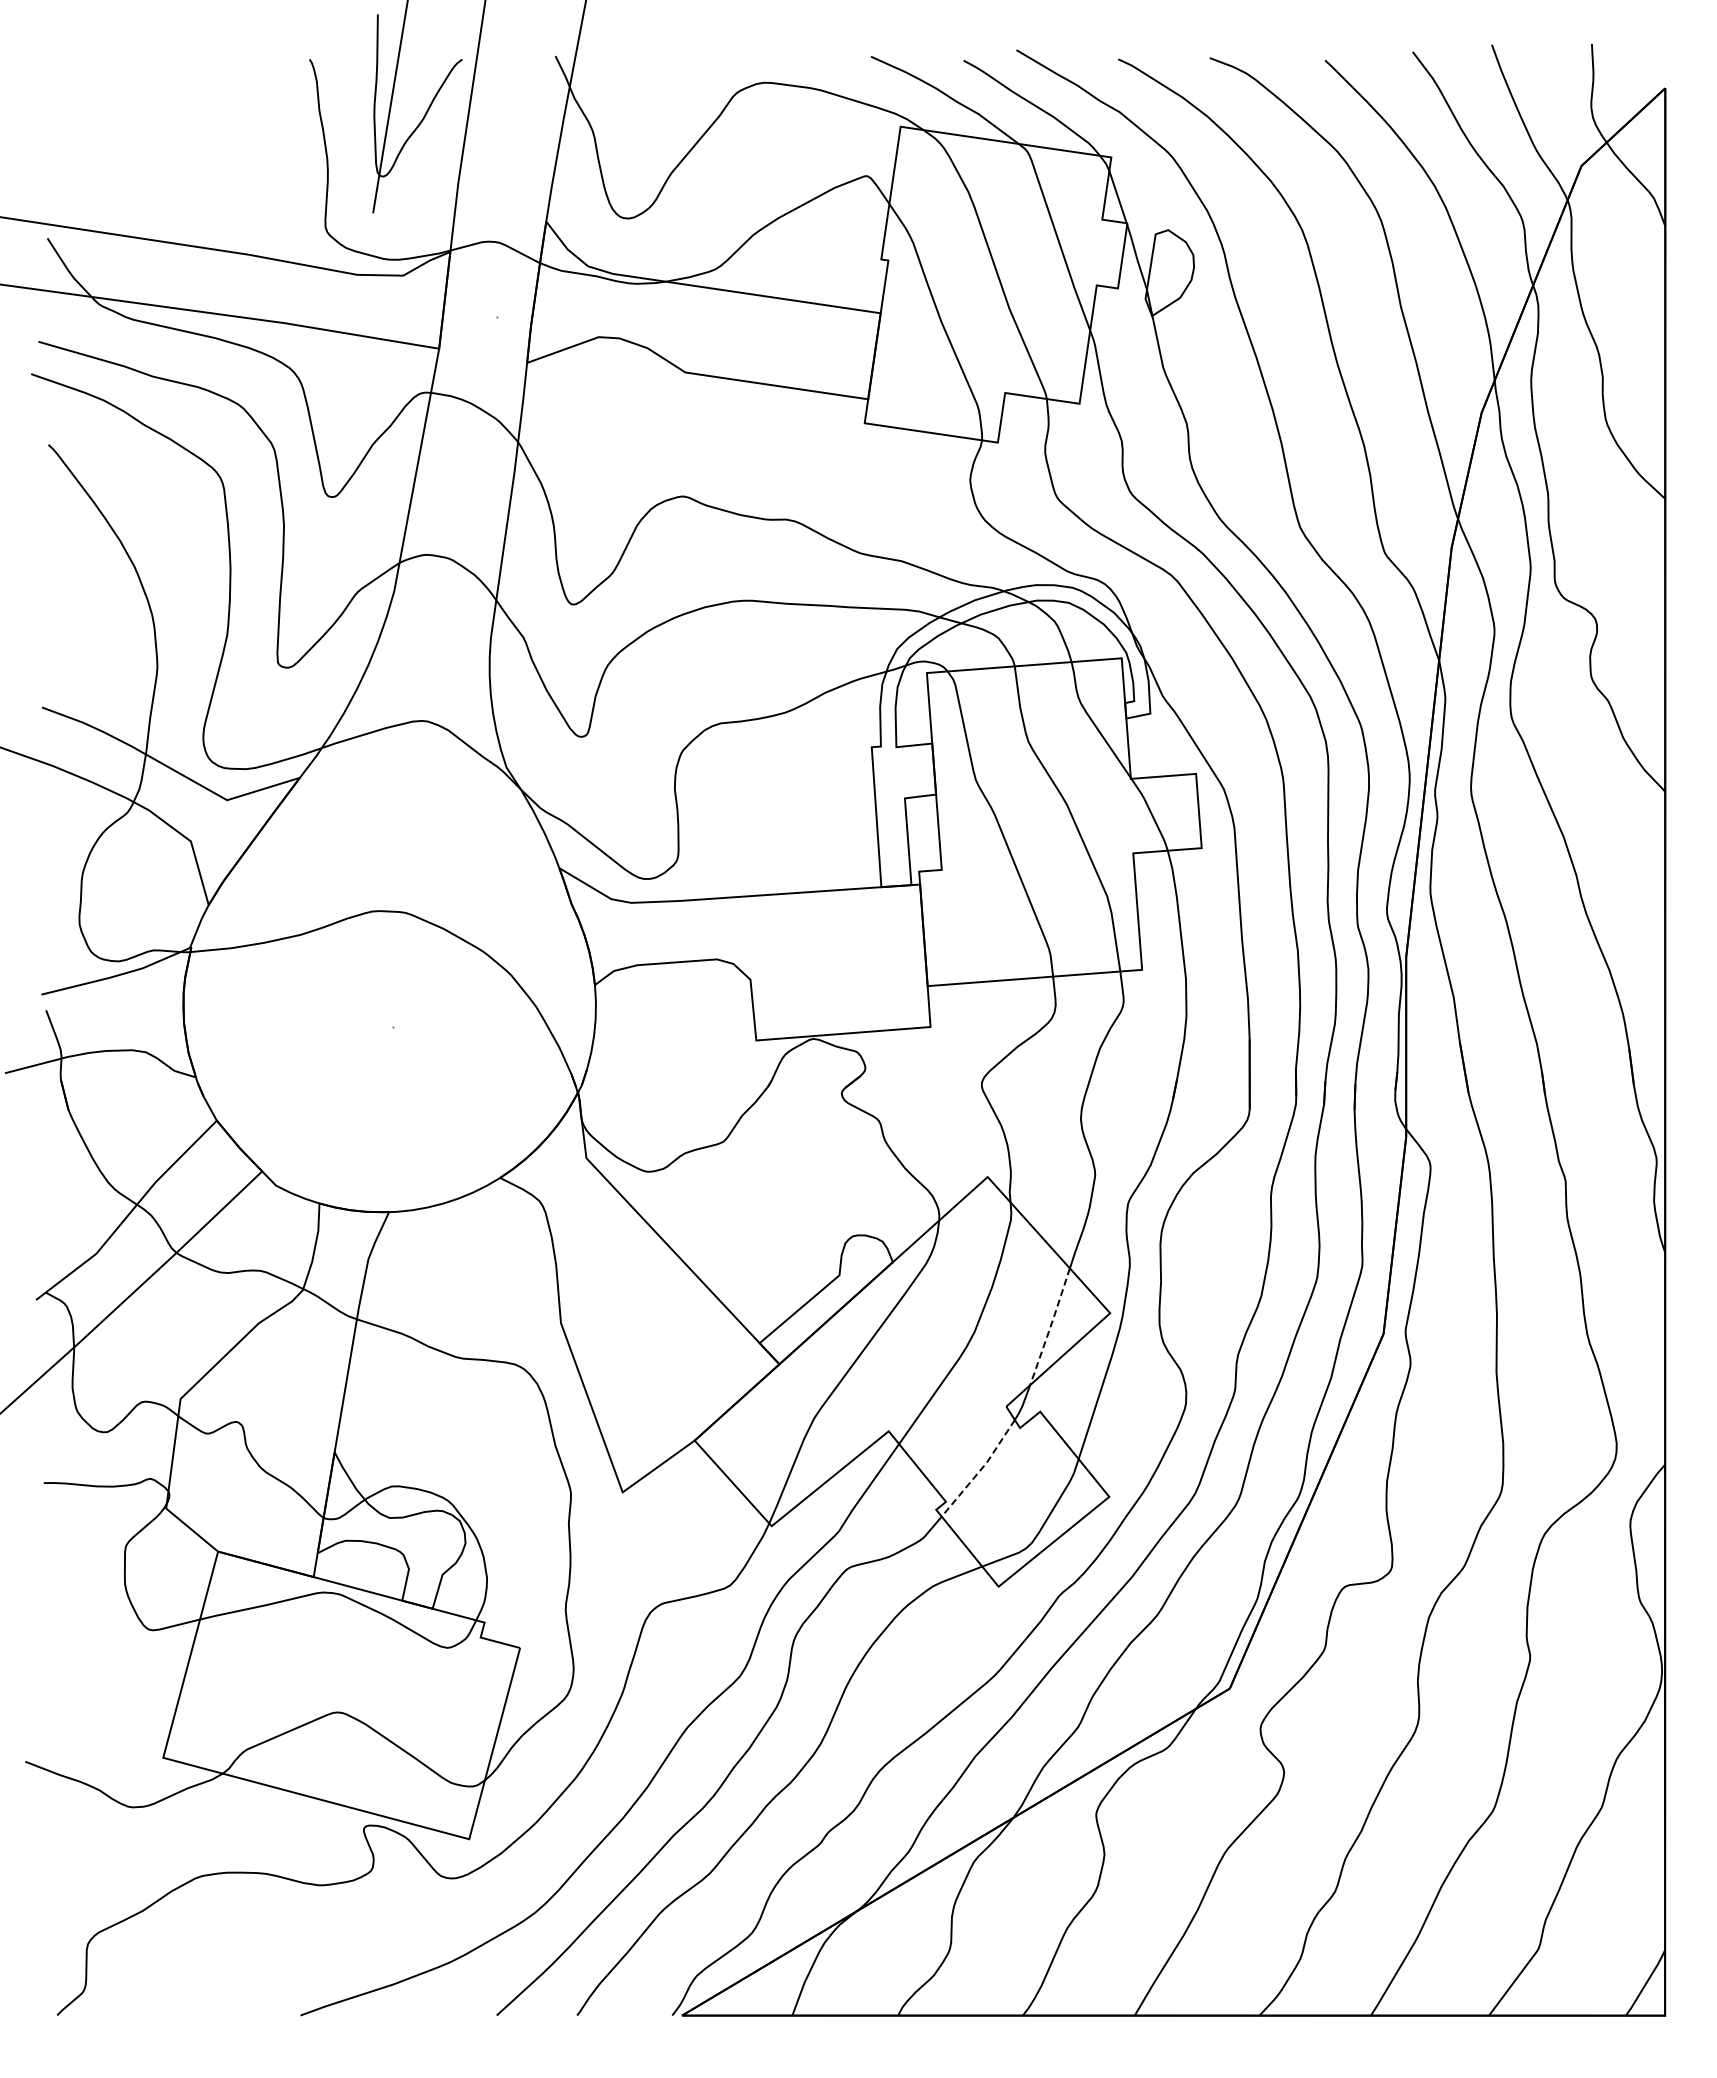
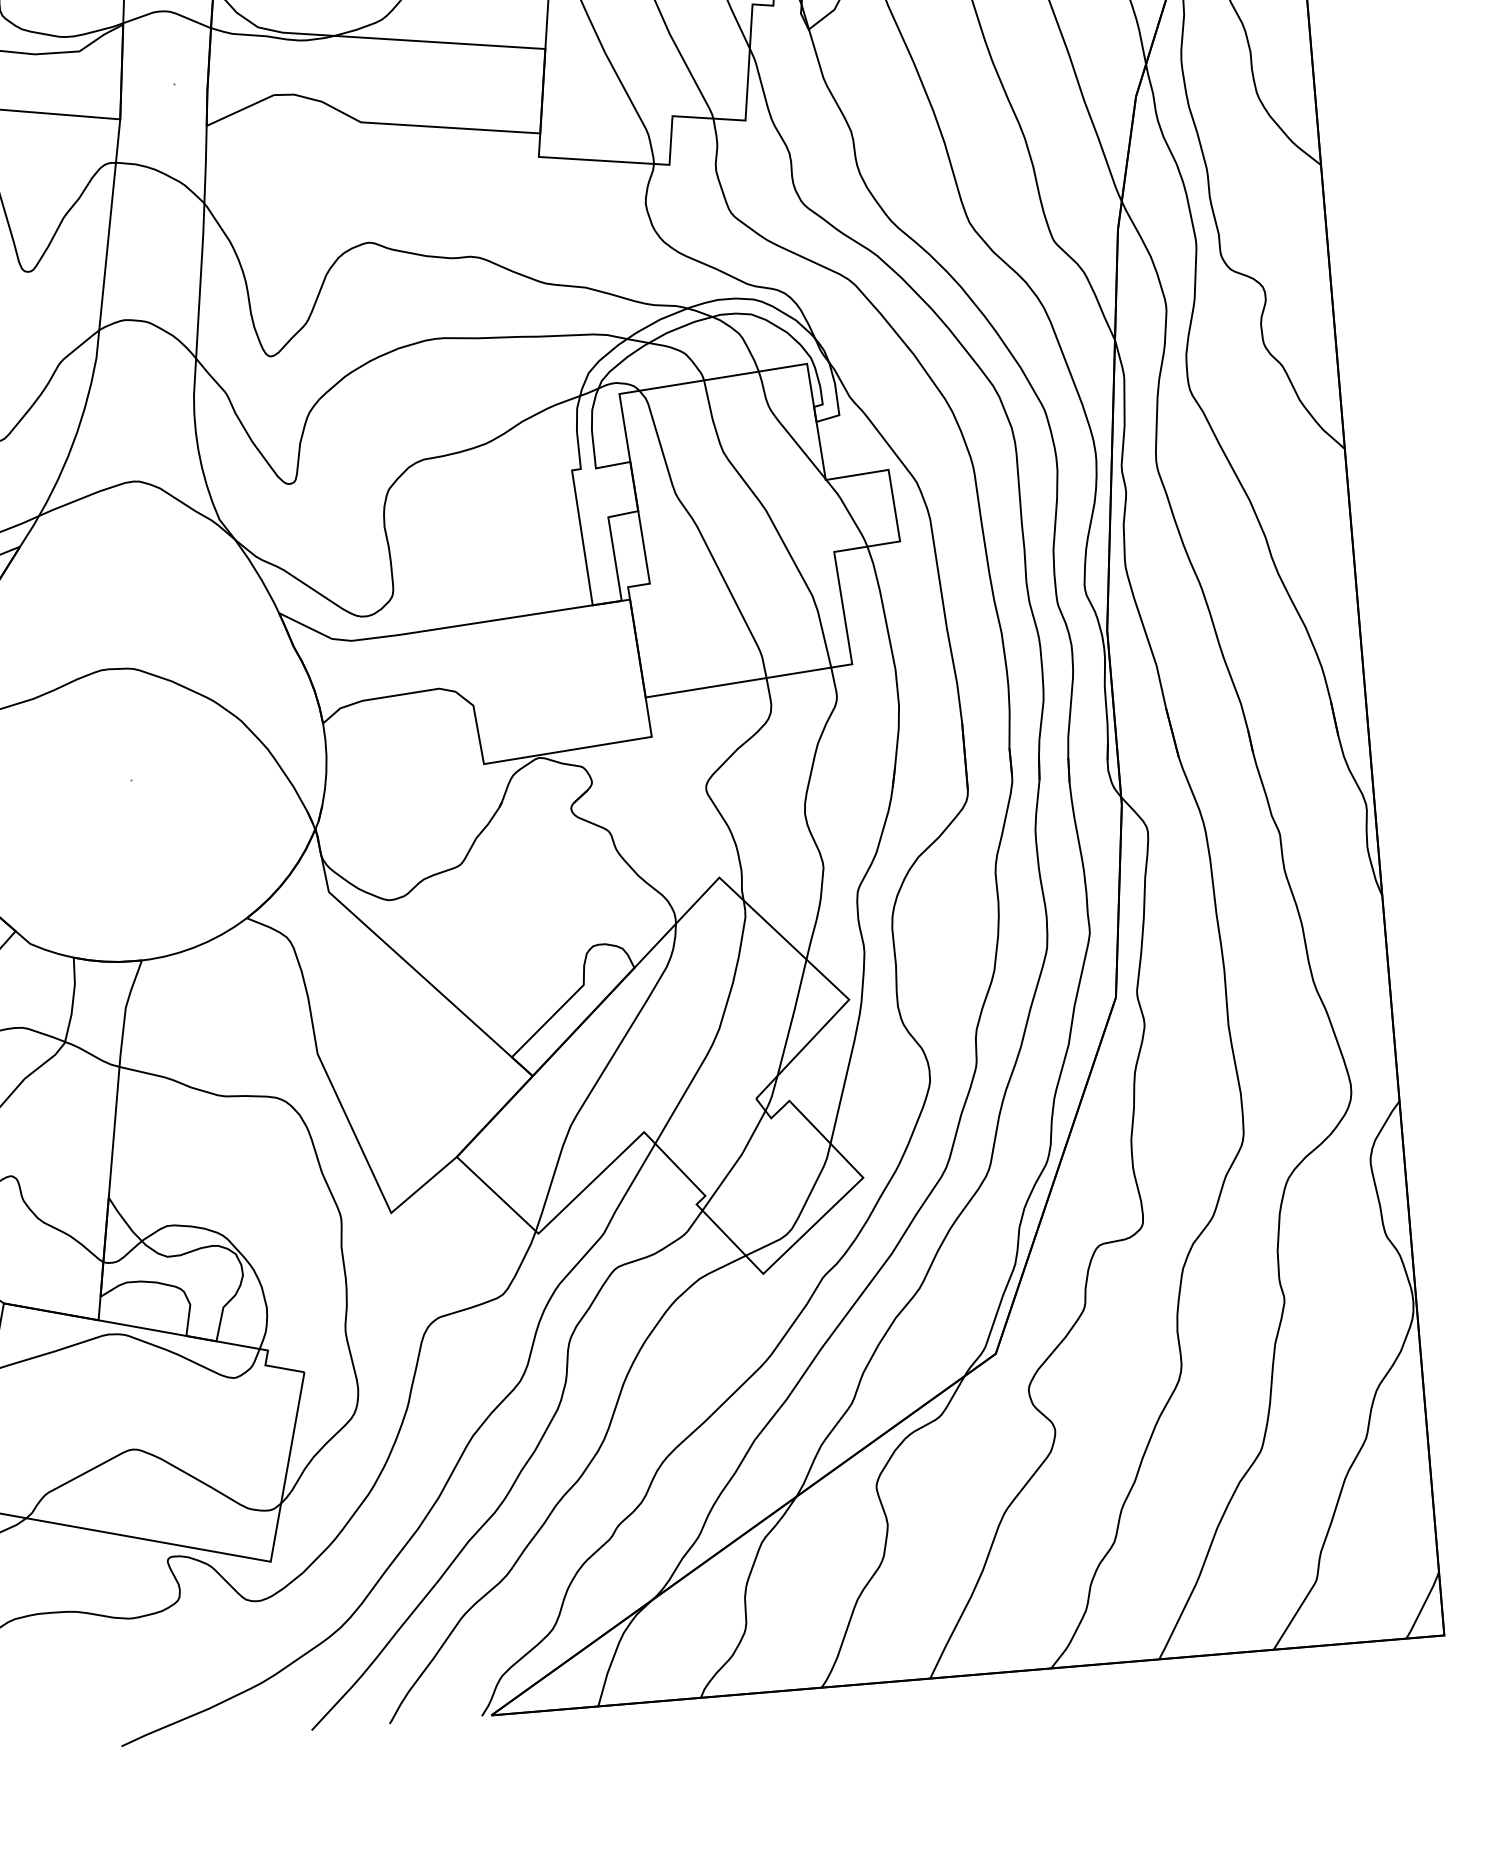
line: (1050, 1326) -> (792, 1017), dashed -> solid
line: (980, 1470) -> (736, 1162), dashed -> solid

